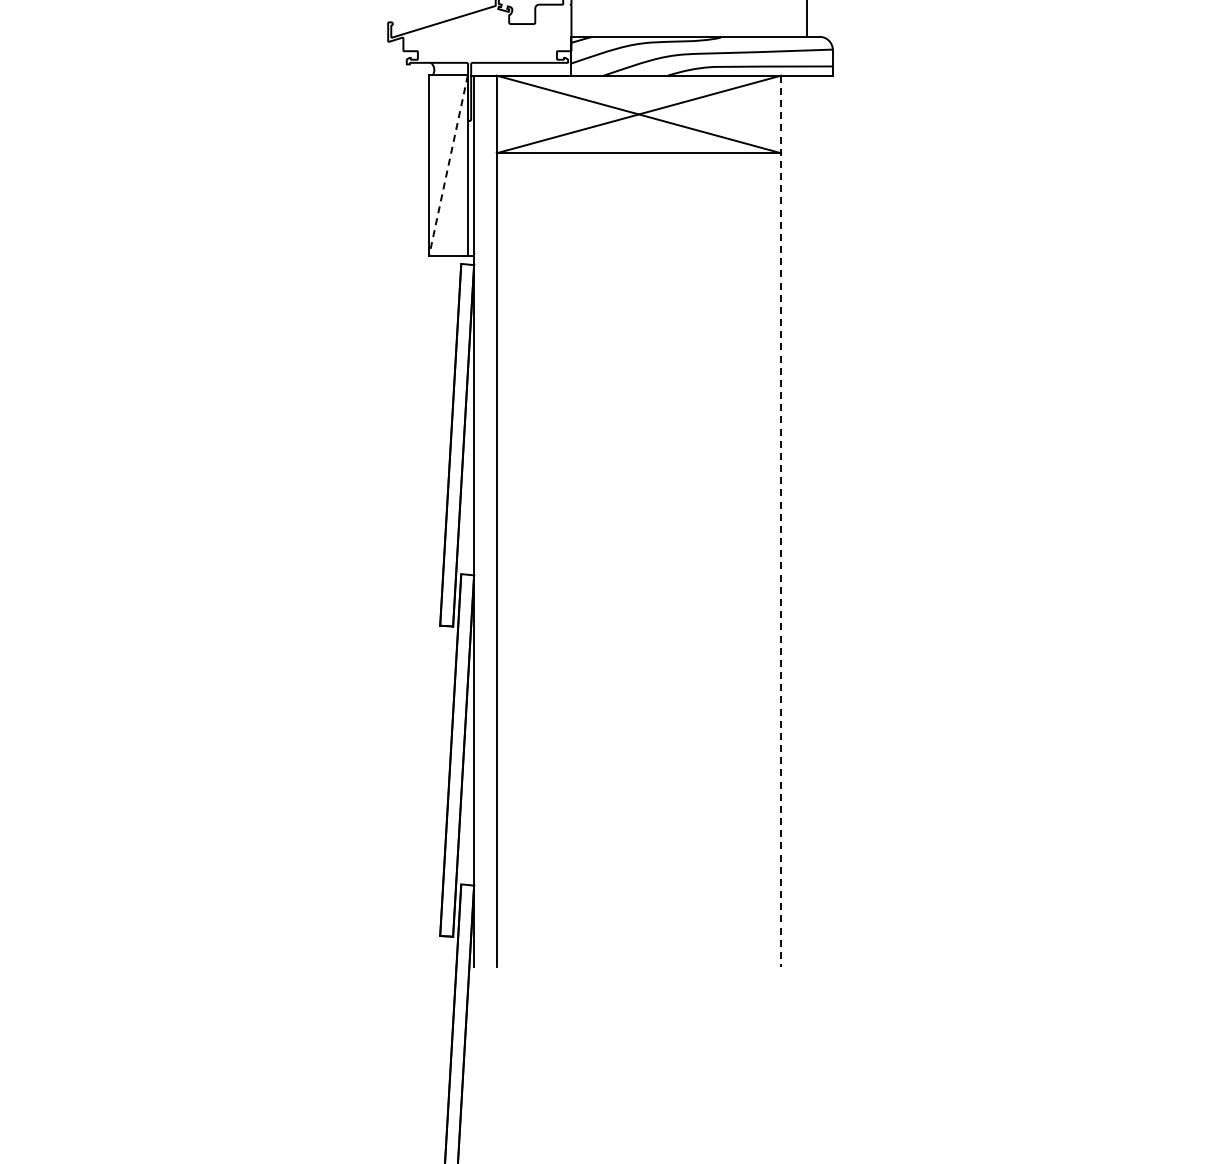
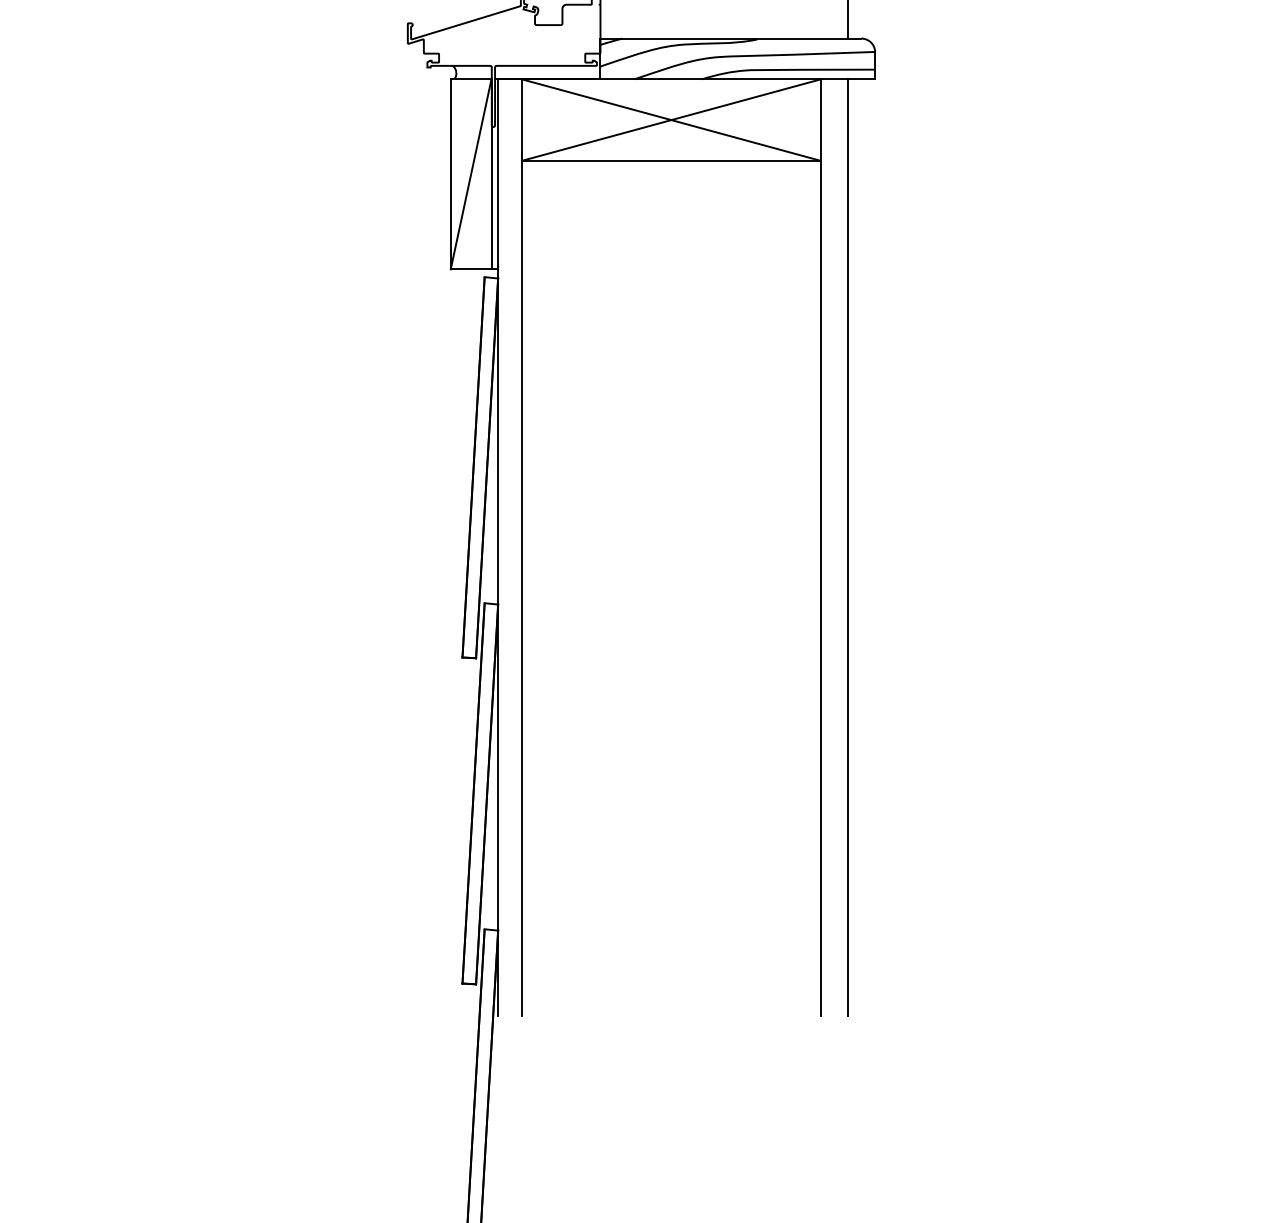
line: (448, 165) -> (471, 173), dashed -> solid
line: (806, 520) -> (847, 546), added
line: (781, 521) -> (821, 547), dashed -> solid

